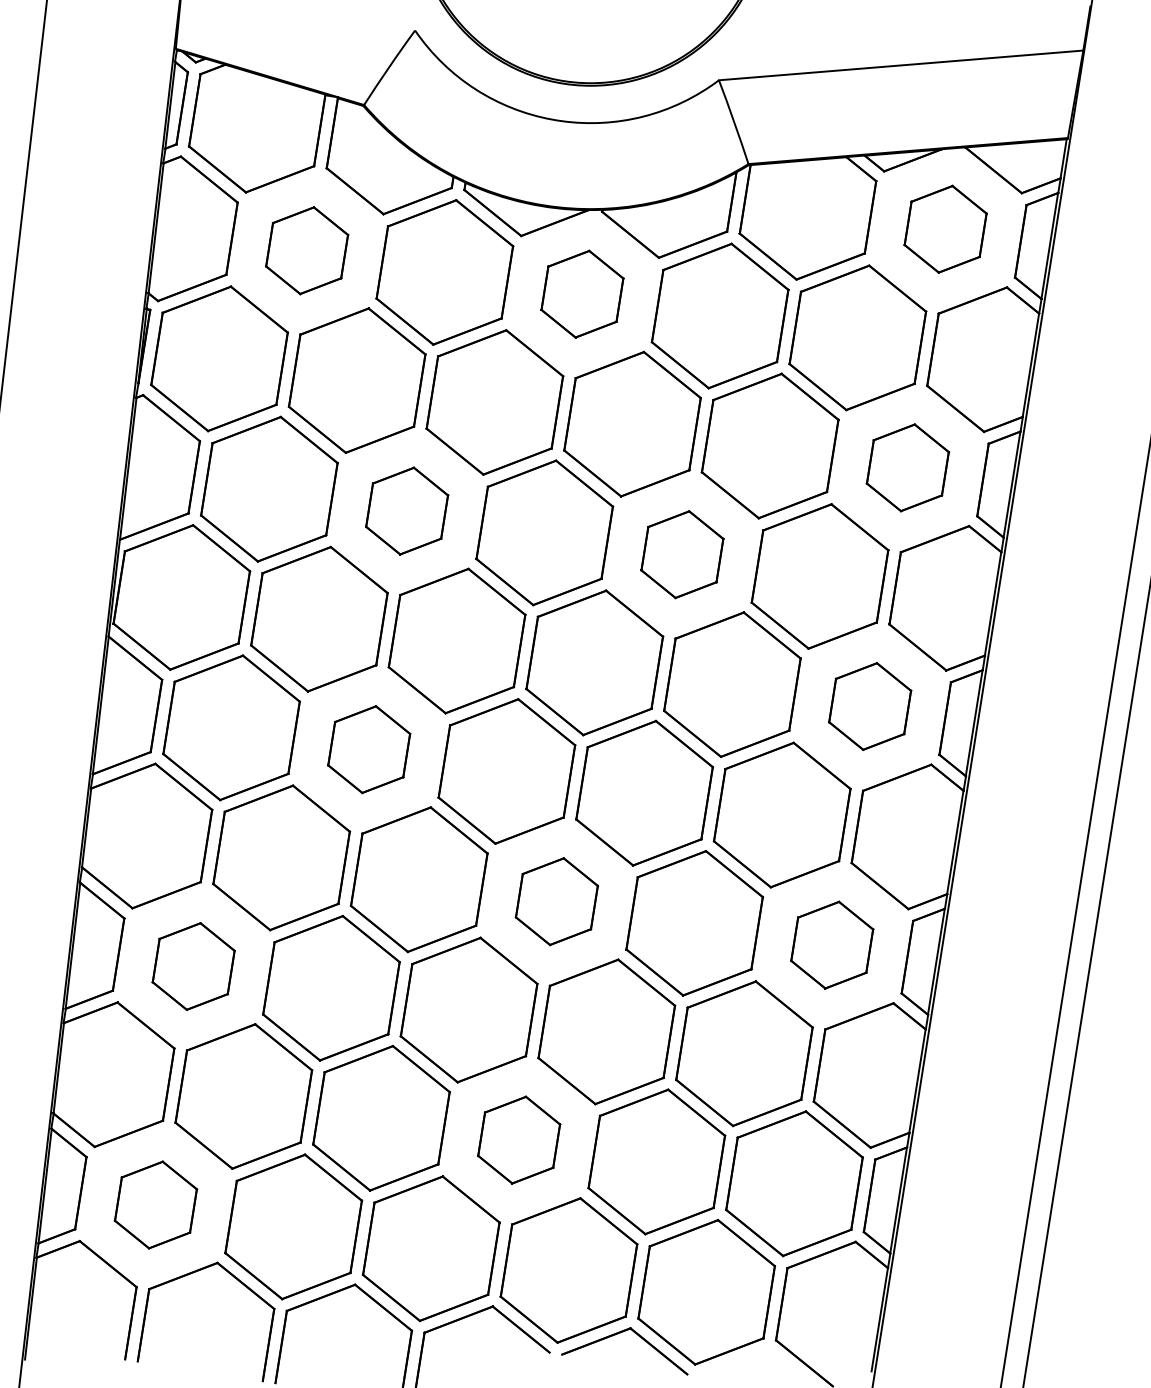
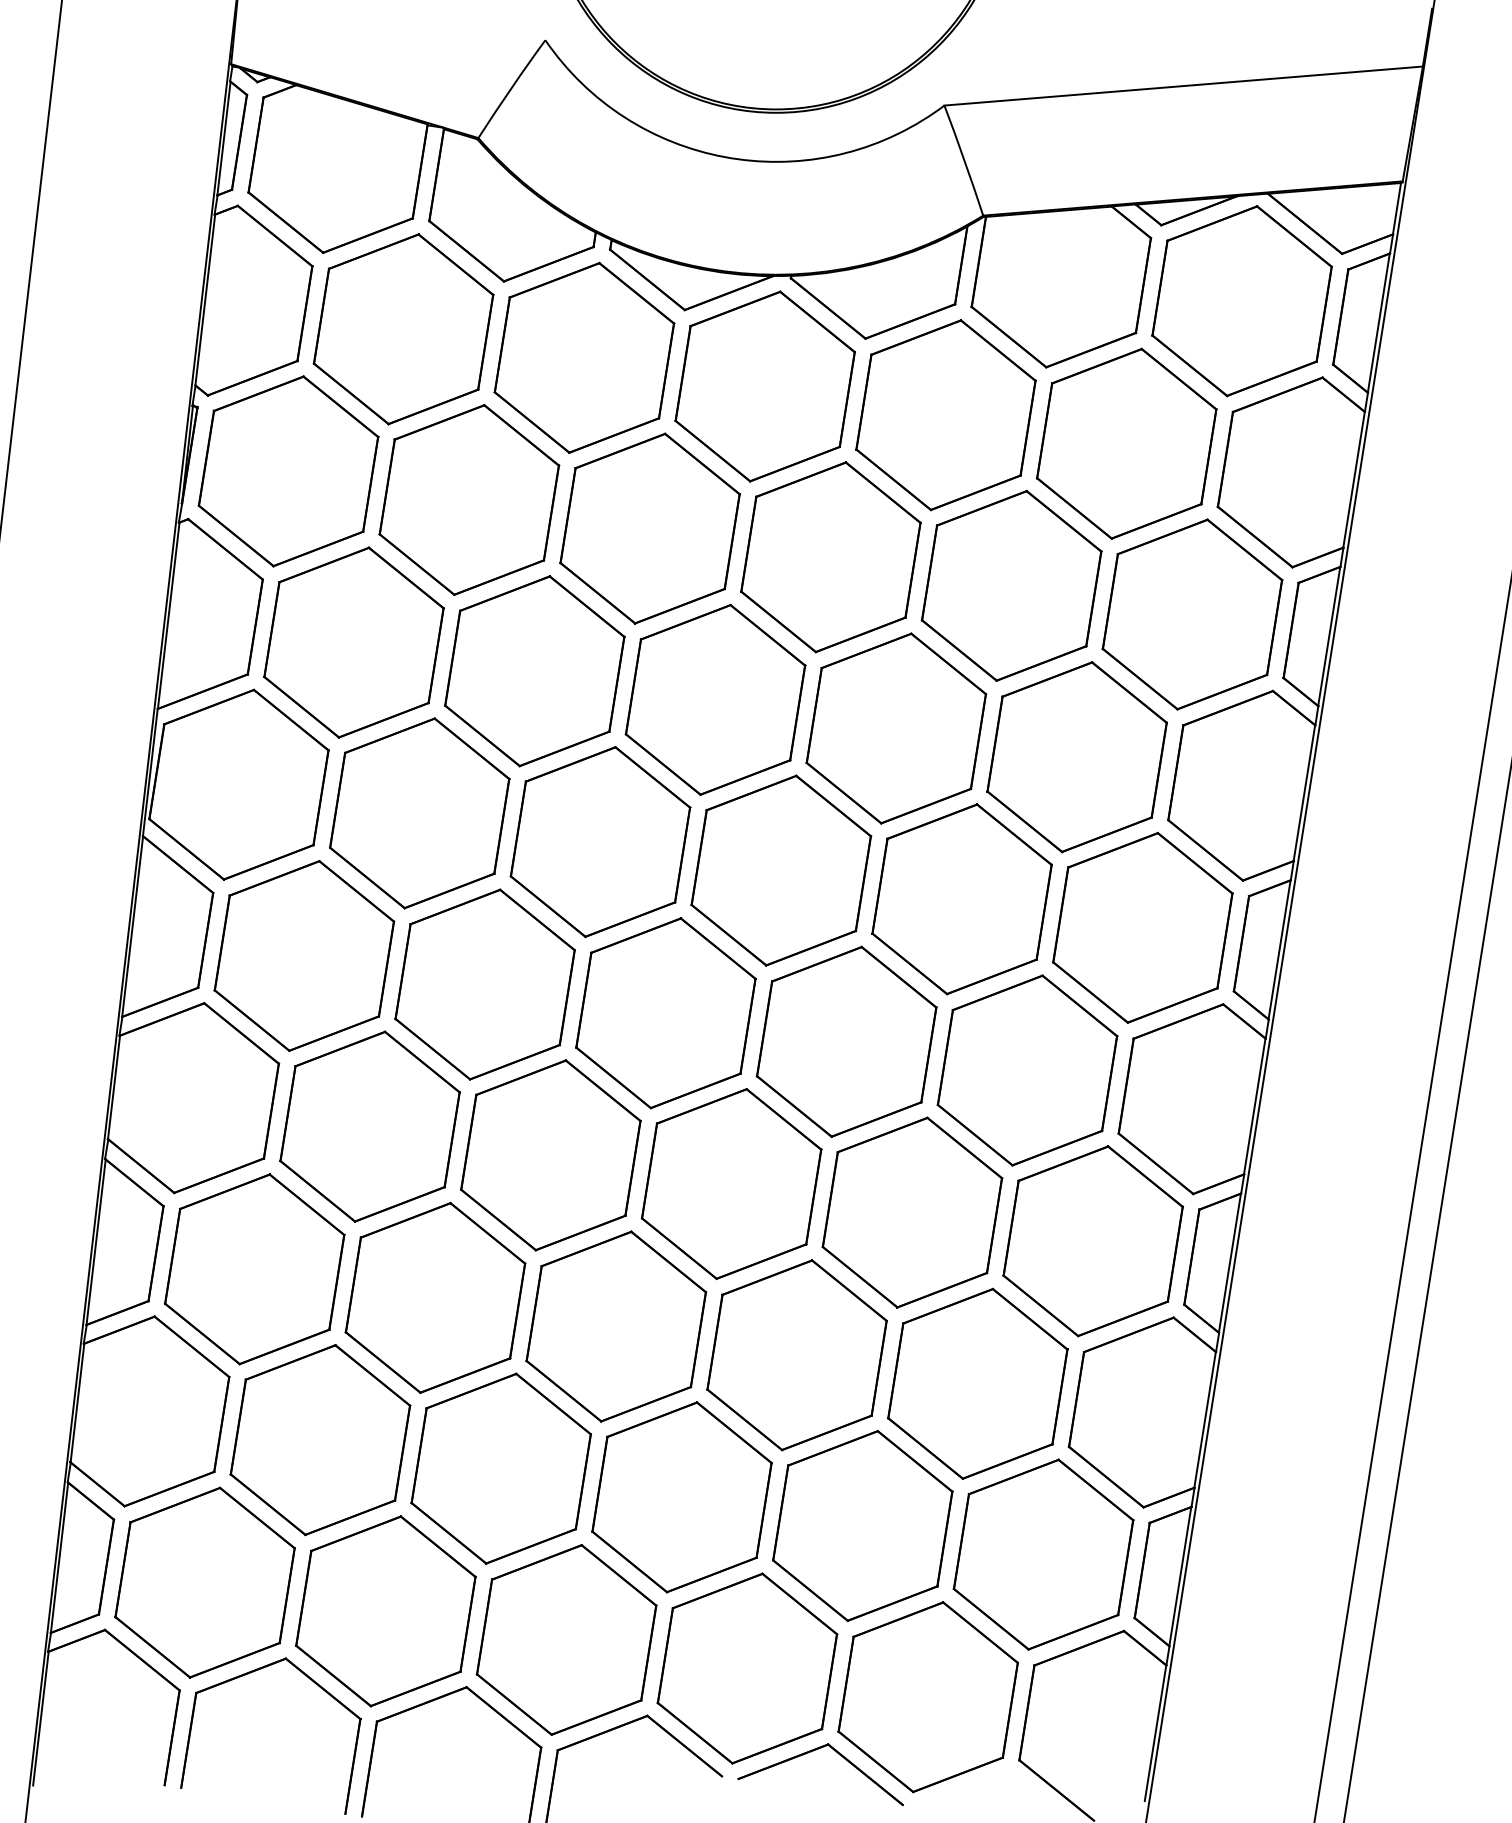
part: (945, 229) -> (1241, 301), size x1.67
part: (307, 250) -> (403, 329), size x1.67
part: (581, 294) -> (764, 386), size x1.67
part: (907, 467) -> (1192, 614), size x1.67
part: (406, 511) -> (534, 671), size x1.67
part: (682, 554) -> (896, 728), size x1.67
part: (869, 706) -> (1142, 927), size x1.67
part: (368, 749) -> (484, 984), size x1.67
part: (556, 901) -> (731, 1184), size x1.67
part: (831, 945) -> (1092, 1241), size x1.67
part: (193, 966) -> (254, 1269), size x1.67
part: (518, 1140) -> (681, 1497), size x1.67
part: (155, 1204) -> (204, 1582), size x1.67

